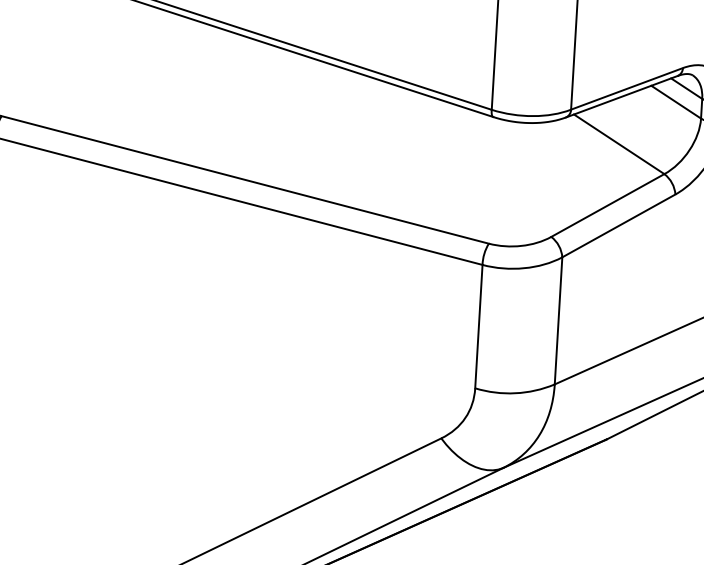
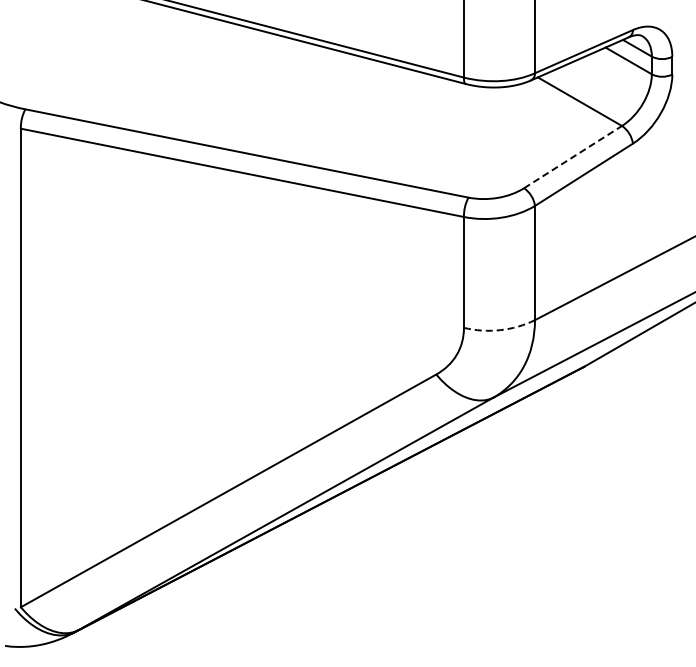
line: (608, 204) -> (573, 156), solid -> dashed
arc: (515, 393) -> (500, 330), solid -> dashed

